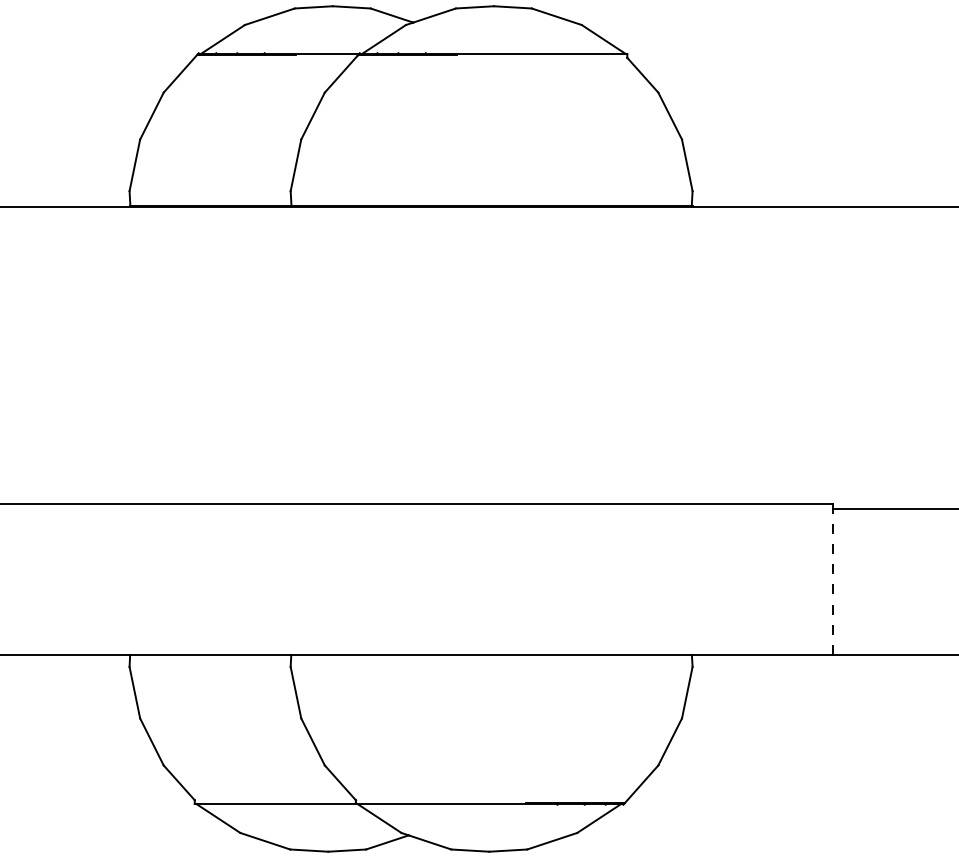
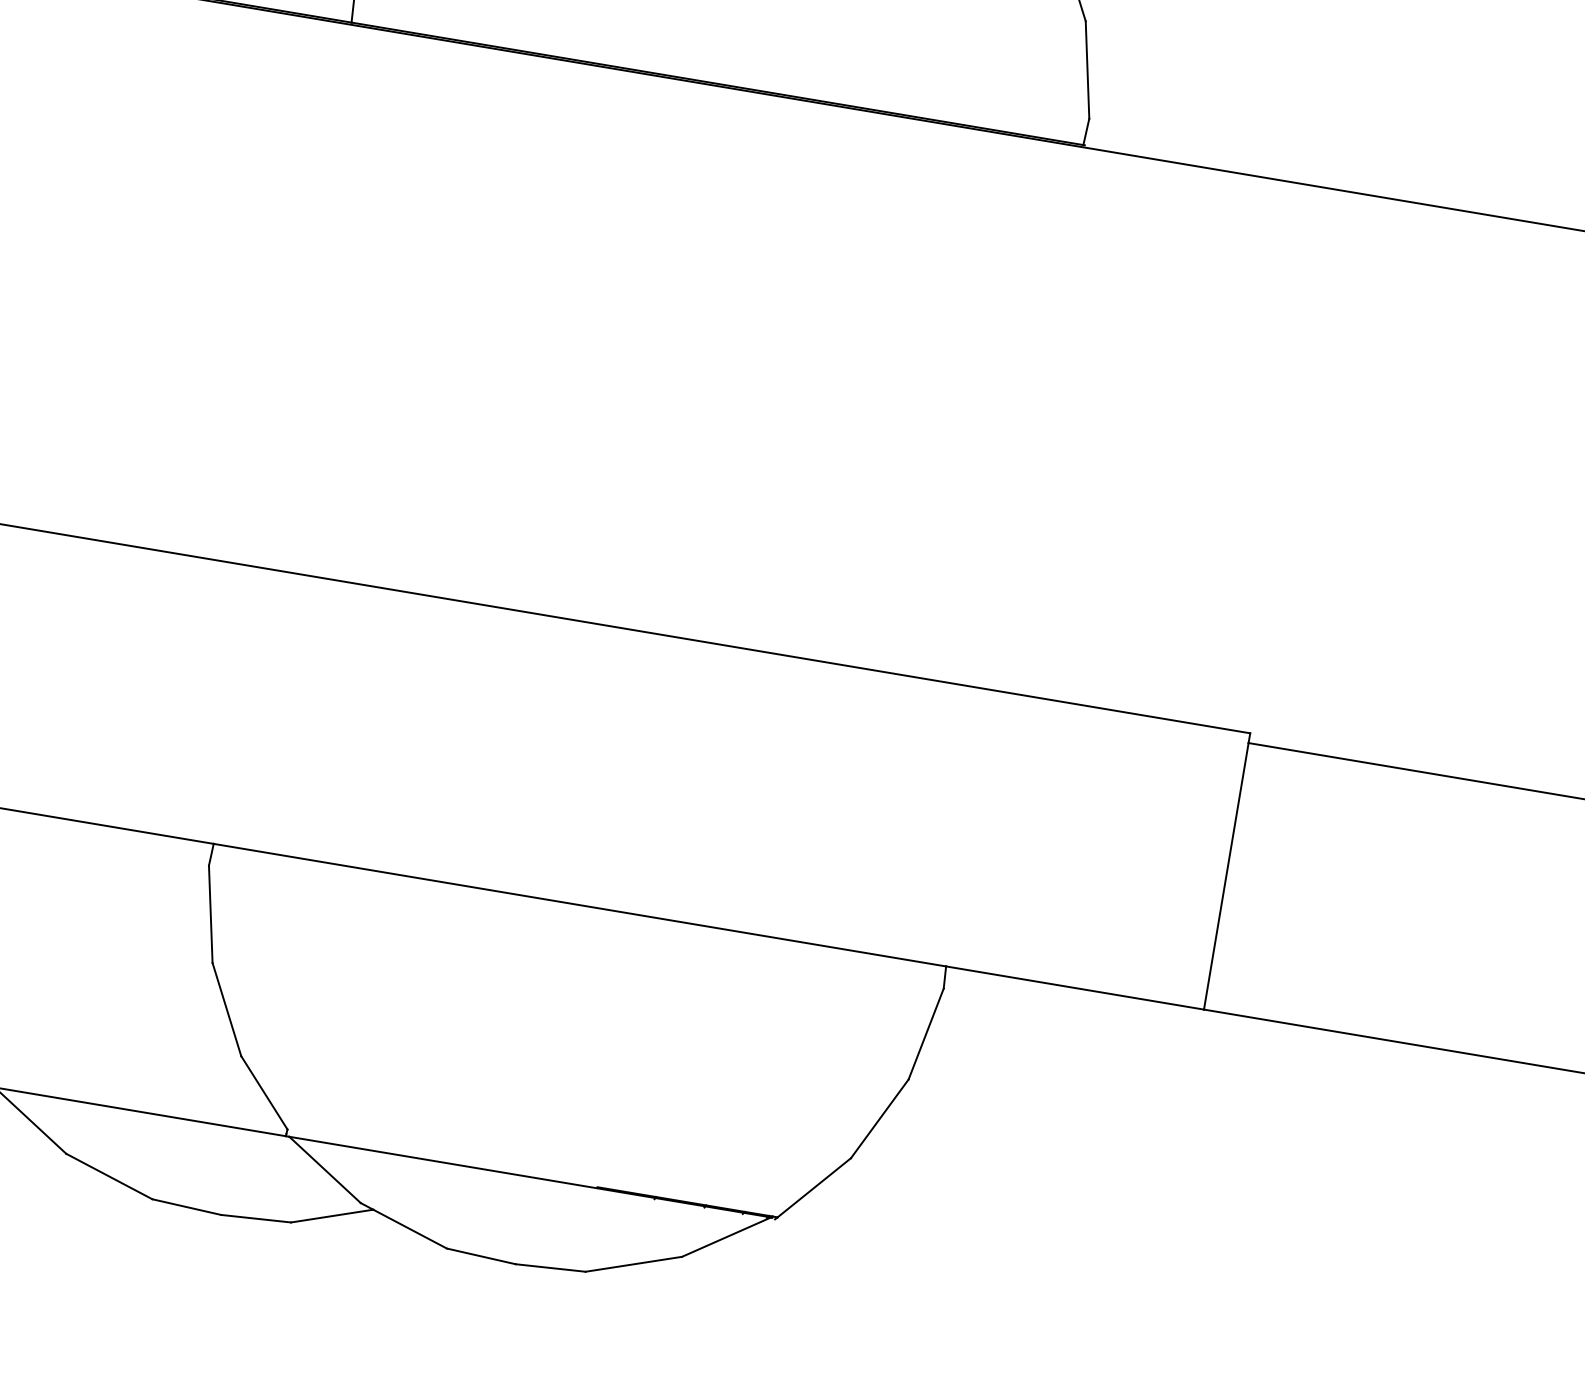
line: (832, 582) -> (1225, 877), dashed -> solid

